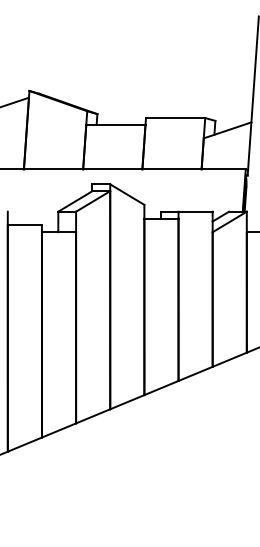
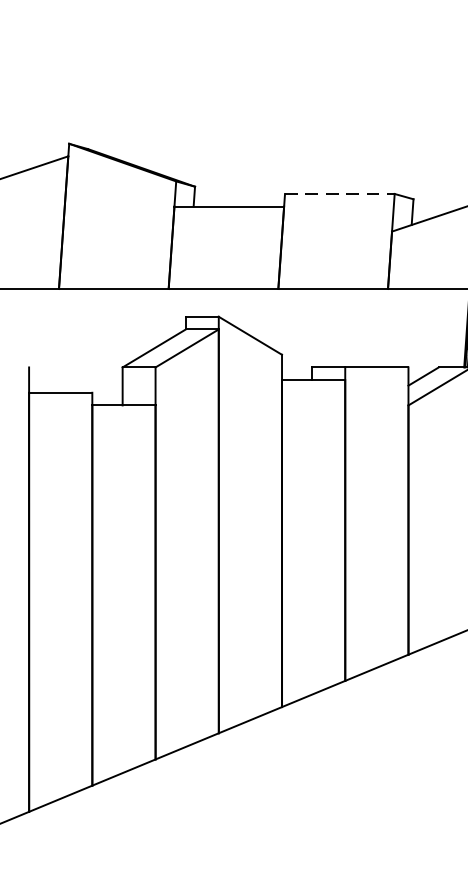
line: (175, 118) -> (339, 194), solid -> dashed

